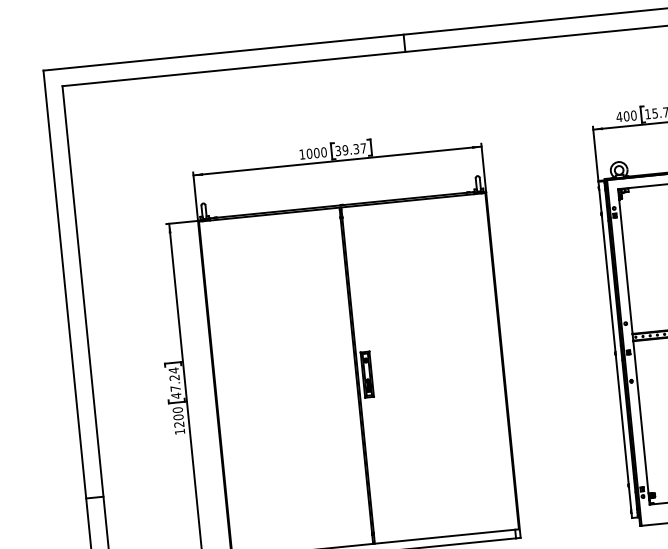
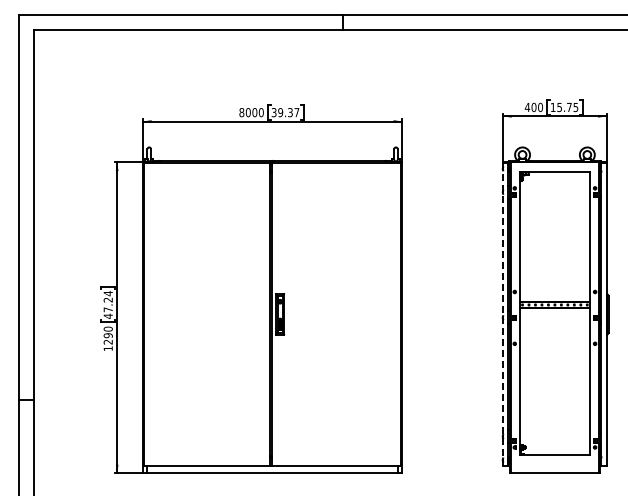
text: (301, 154) -> (241, 112), 1000 -> 8000
line: (615, 349) -> (503, 314), solid -> dashed
text: (178, 417) -> (108, 335), 1200 -> 1290

